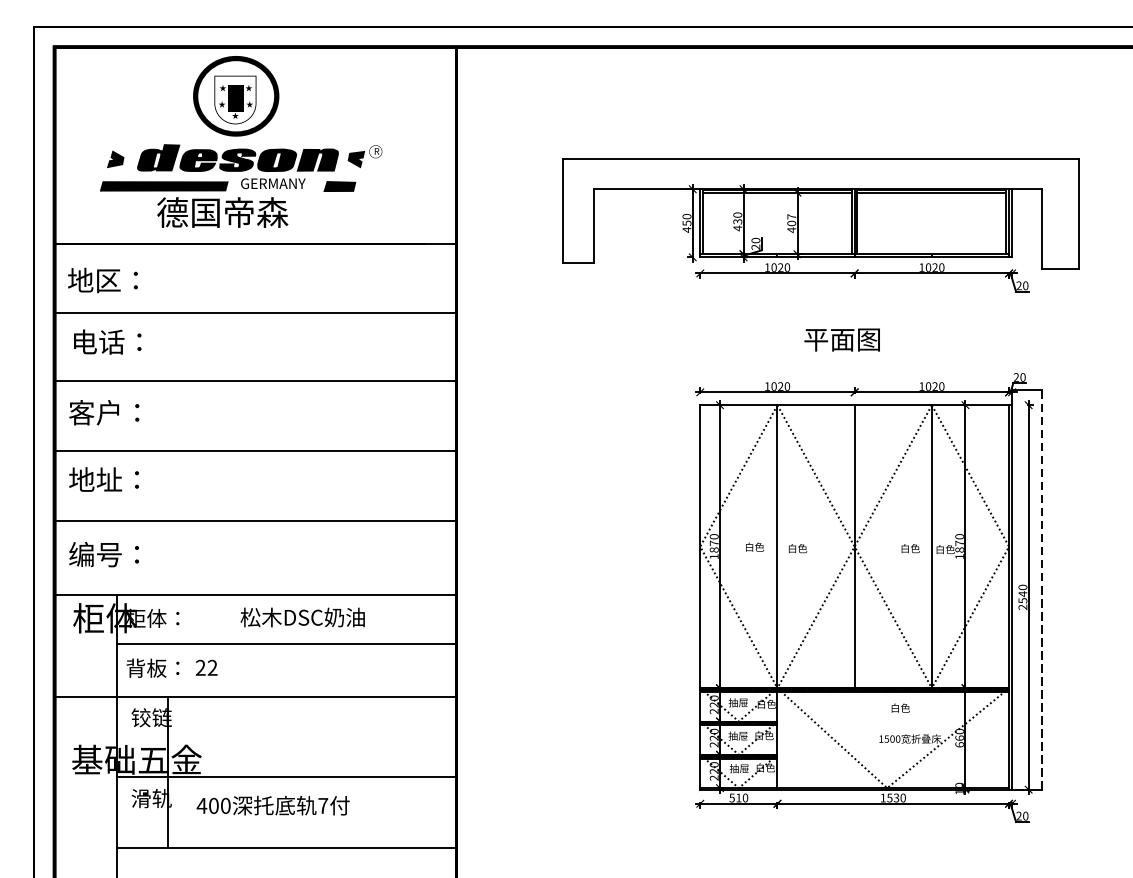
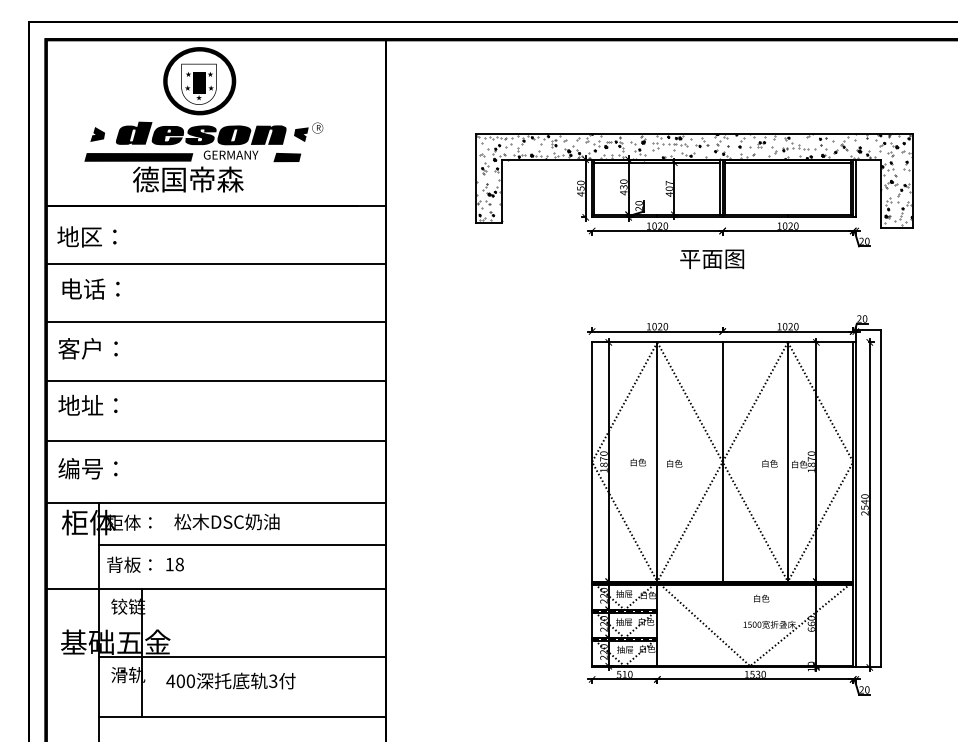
hatch: (821, 212) -> (694, 179), added
text: (842, 340) -> (712, 259), moved
line: (1041, 589) -> (880, 498), dashed -> solid
text: (302, 616) -> (226, 521), moved
text: (206, 667) -> (174, 564), 22 -> 18
text: (323, 806) -> (273, 681), 7 -> 3

